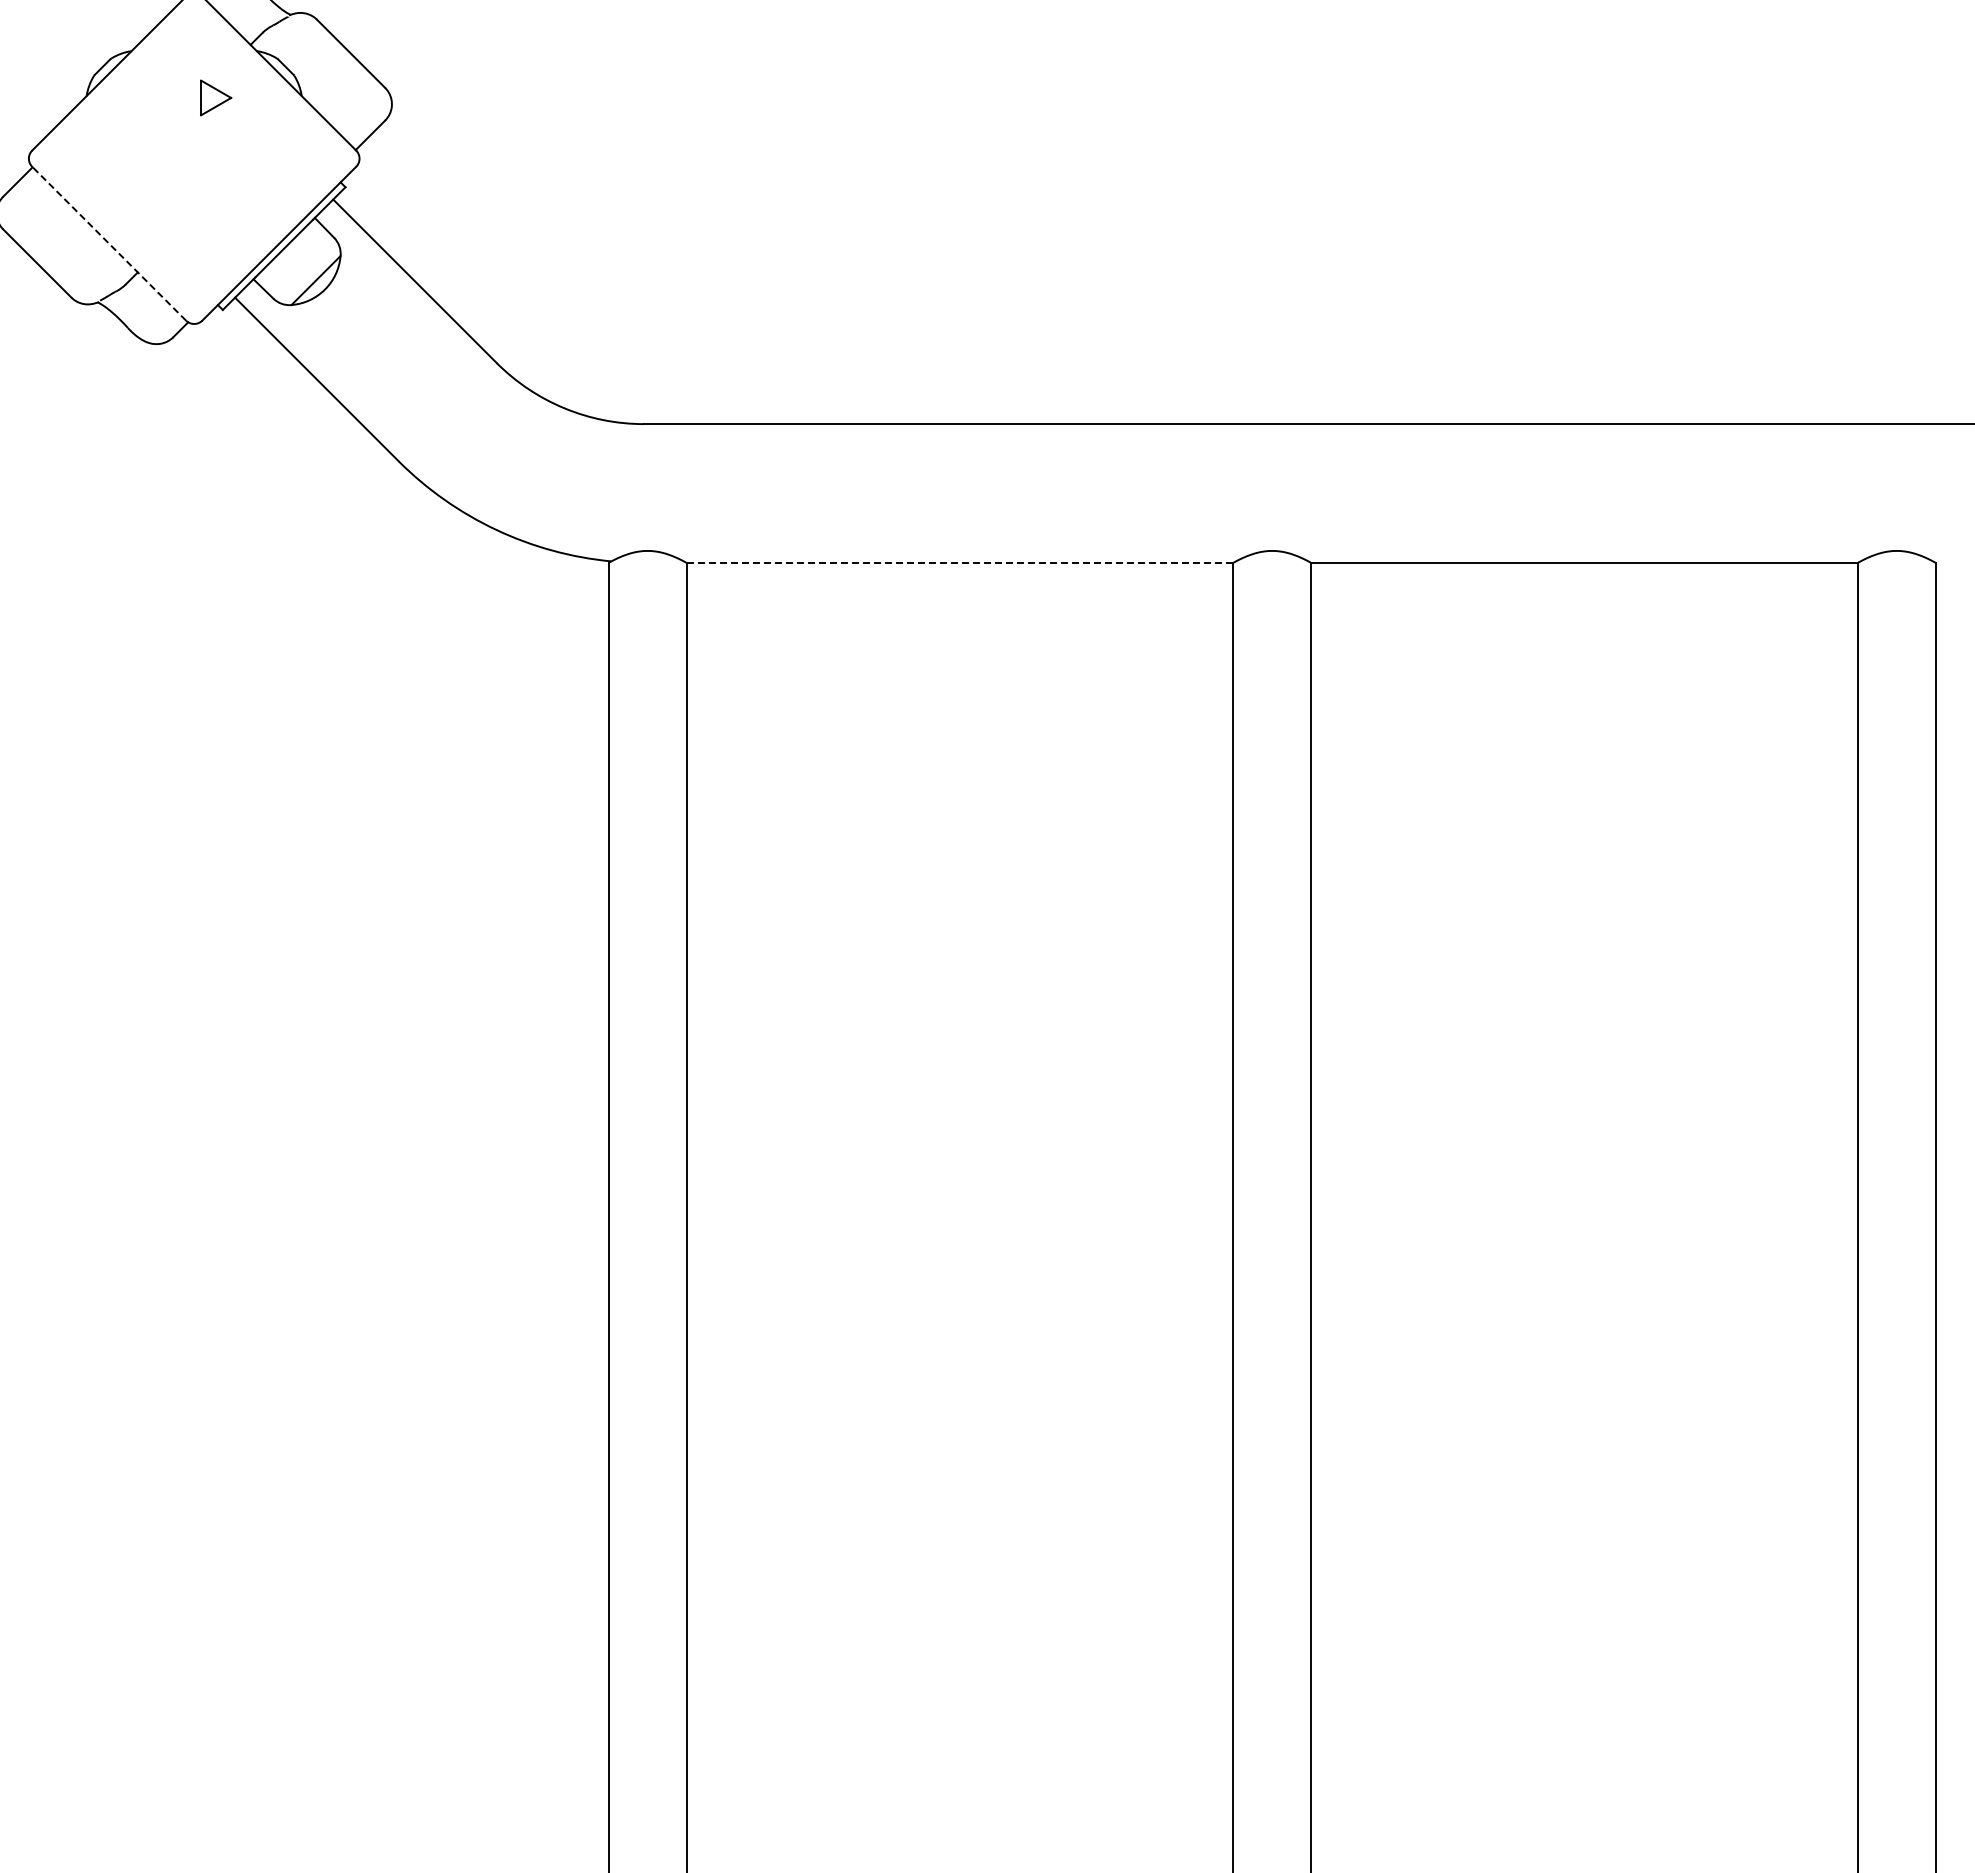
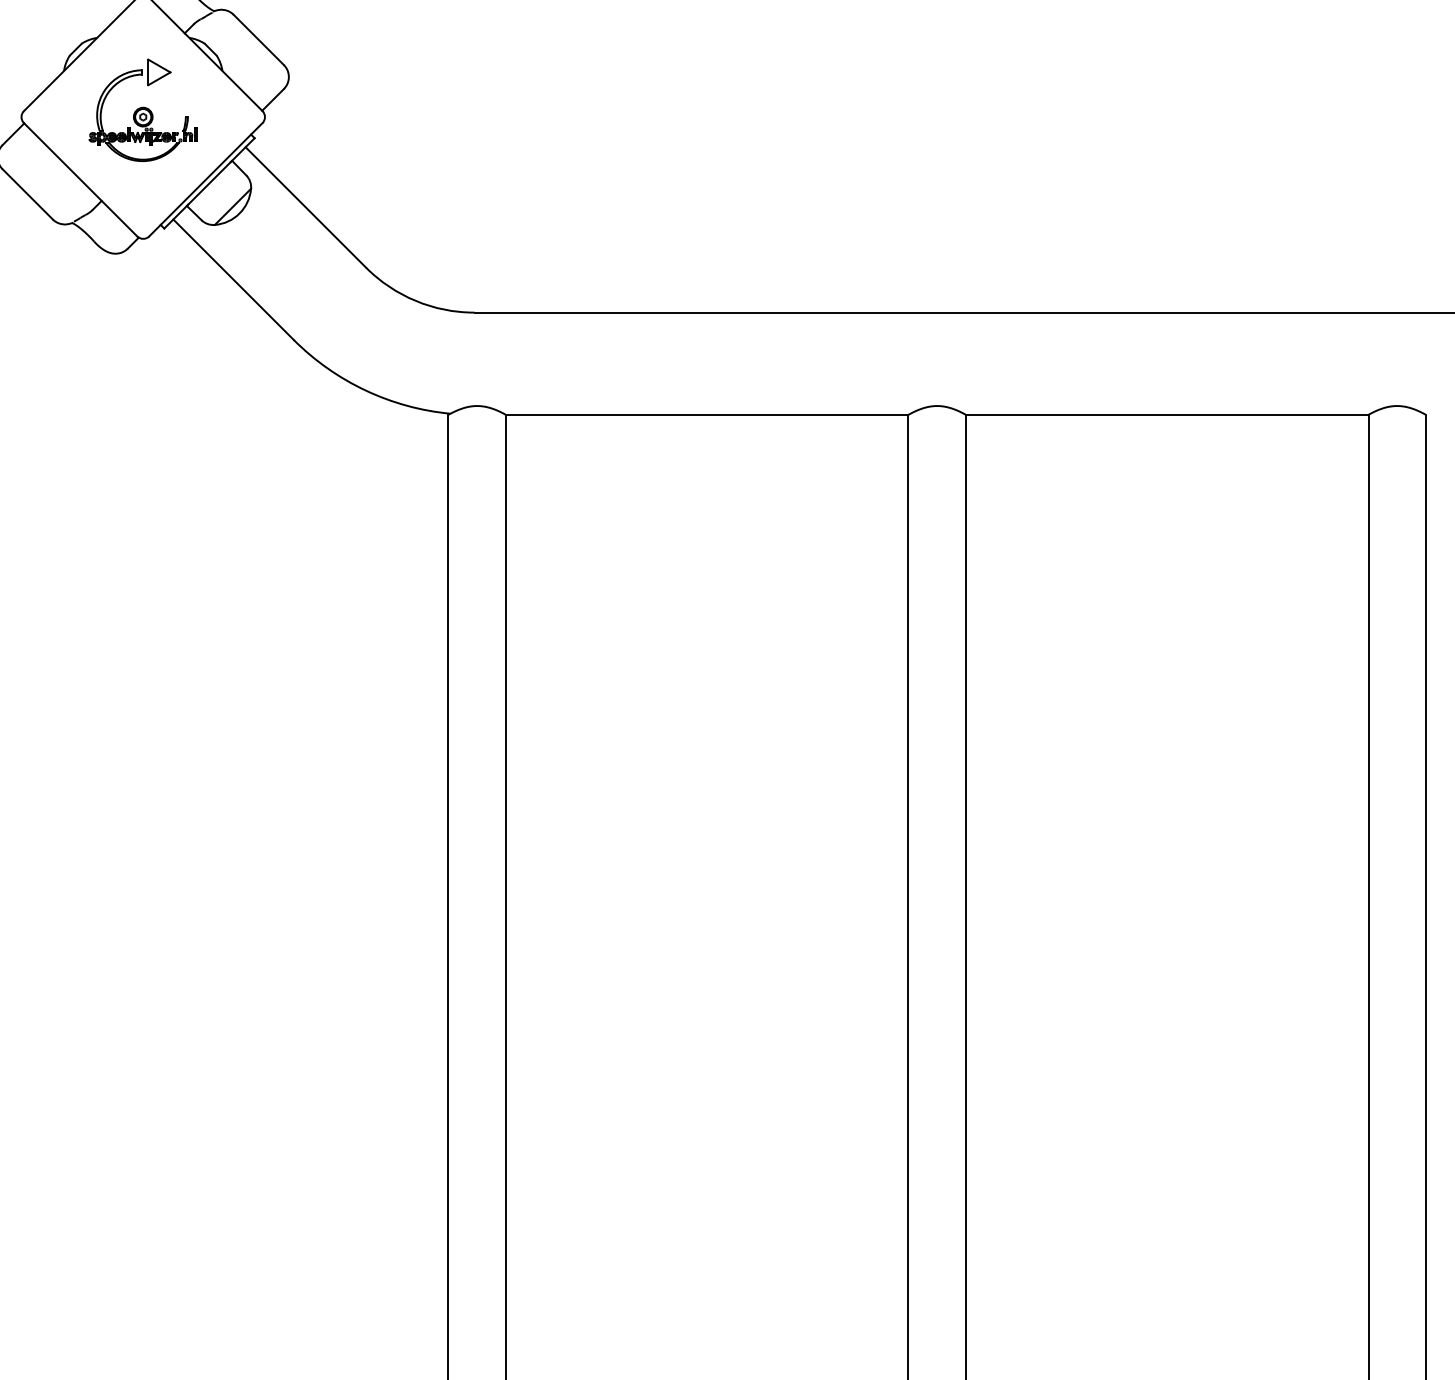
part: (193, 156) -> (142, 115), added
line: (109, 243) -> (80, 179), dashed -> solid
line: (959, 562) -> (706, 414), dashed -> solid

